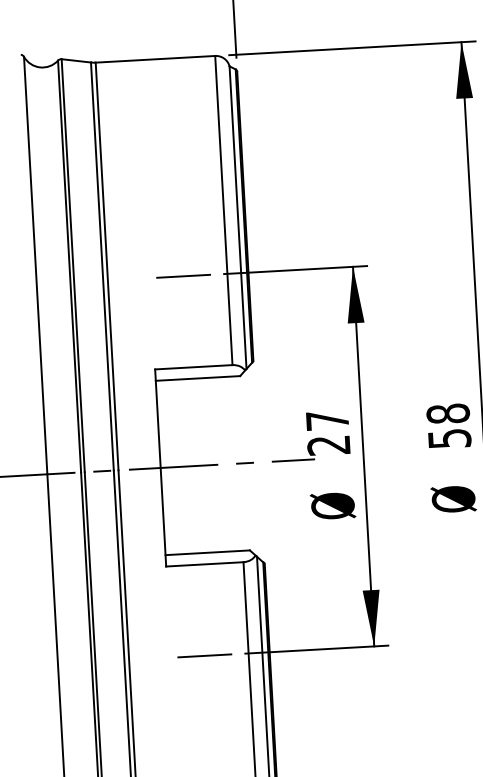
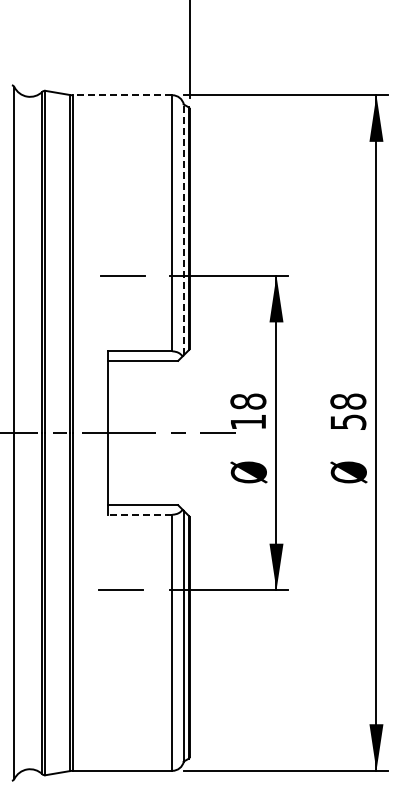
line: (154, 59) -> (122, 95), solid -> dashed
line: (237, 217) -> (183, 229), solid -> dashed
line: (182, 275) -> (122, 275), moved
text: (328, 432) -> (248, 411), 27 -> 18
line: (203, 564) -> (139, 514), solid -> dashed
line: (204, 654) -> (120, 589), moved

